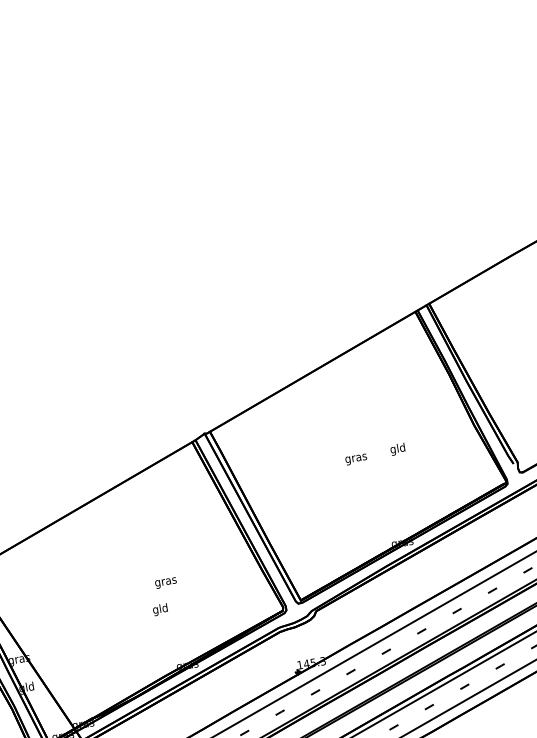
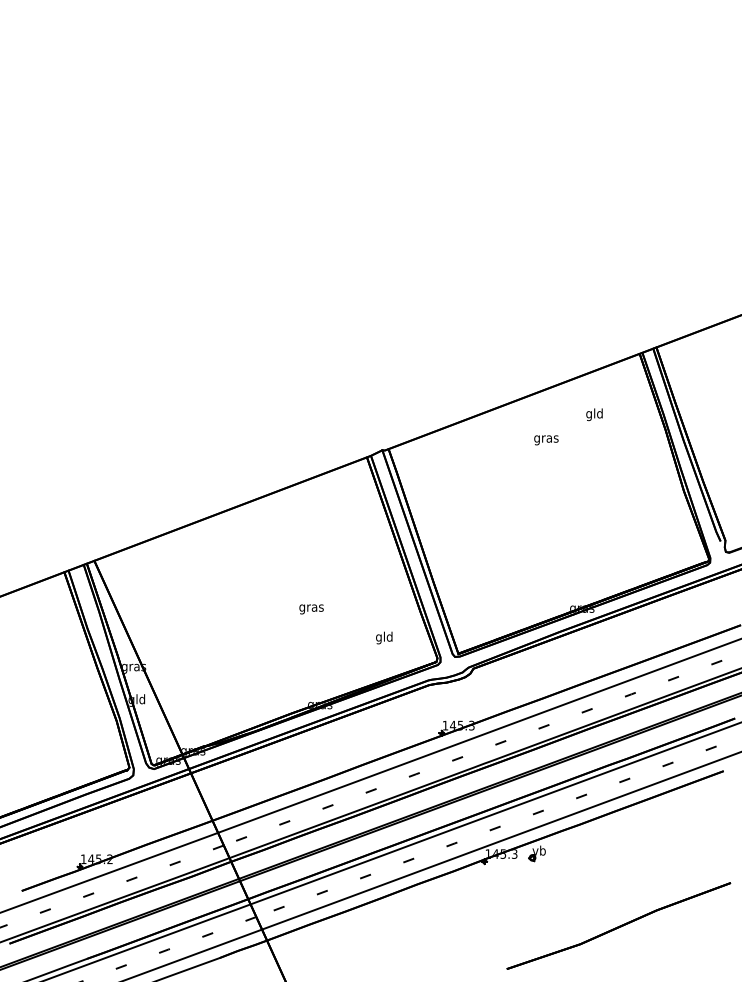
text: (397, 449) -> (594, 414), moved
text: (356, 459) -> (546, 440), moved
text: (160, 609) -> (384, 637), moved

